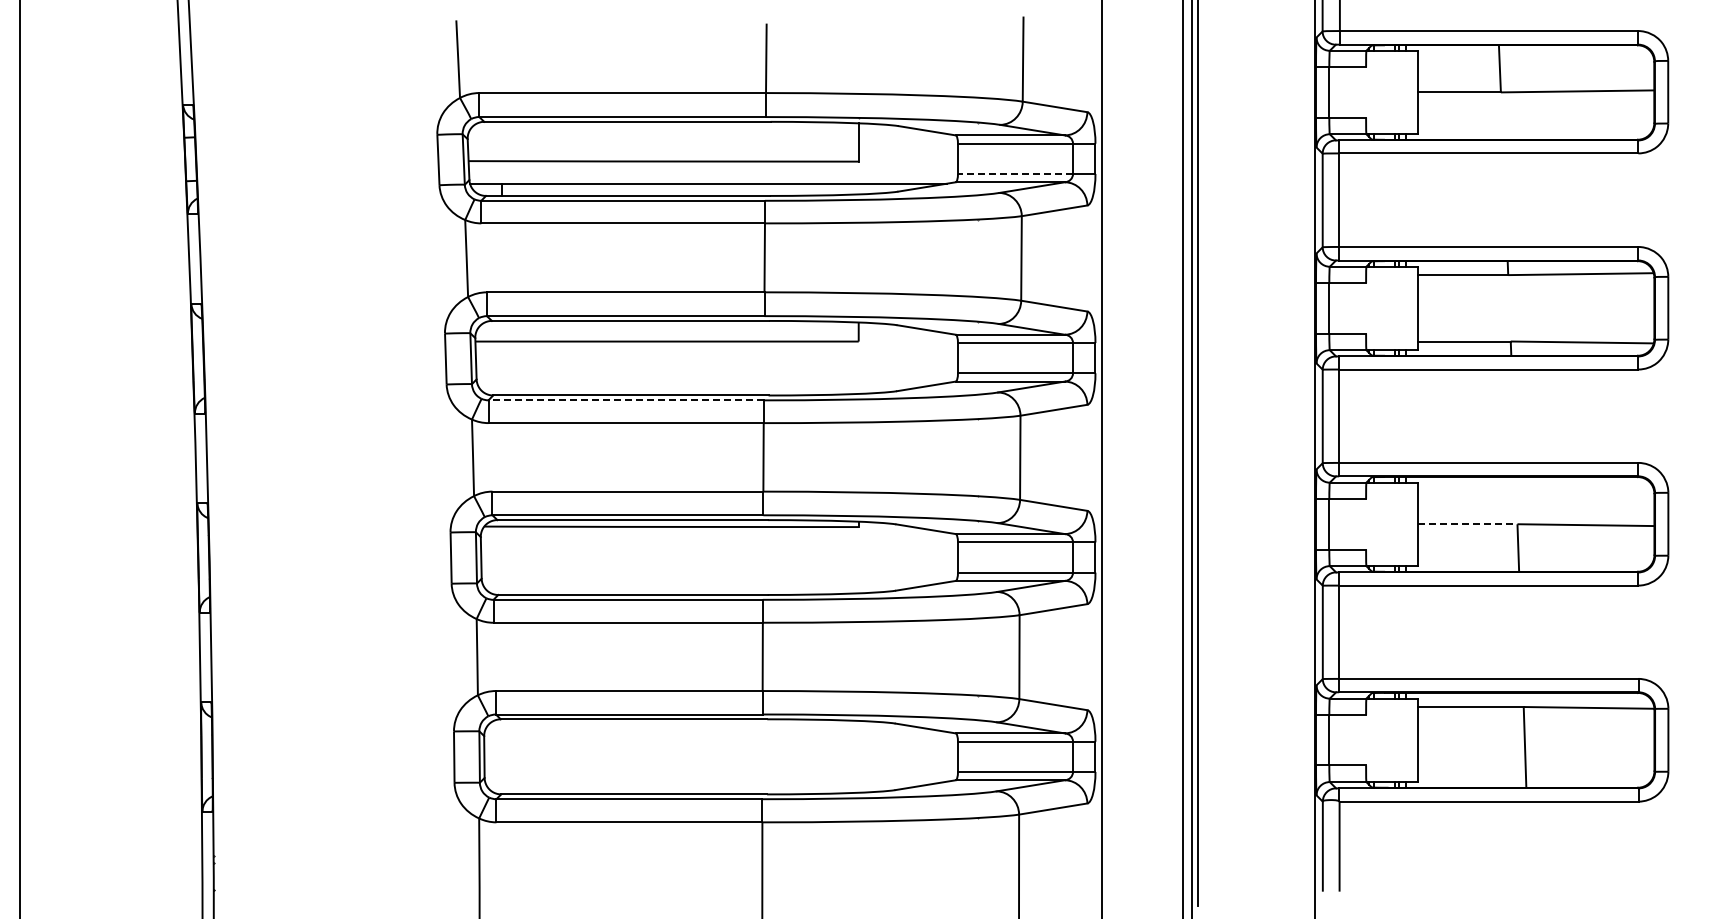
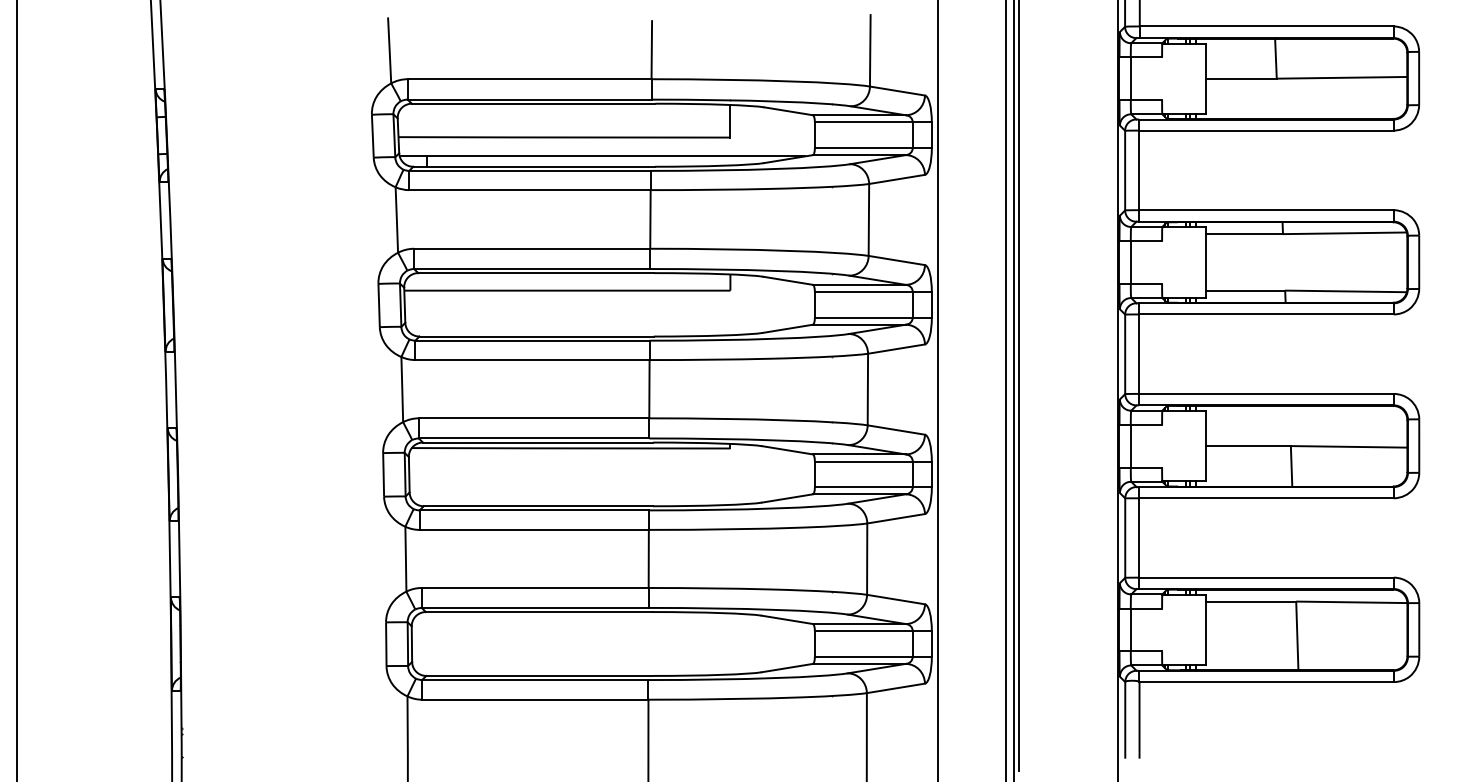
line: (1015, 173) -> (863, 147), dashed -> solid
line: (626, 400) -> (532, 340), dashed -> solid
line: (1467, 524) -> (1248, 446), dashed -> solid

